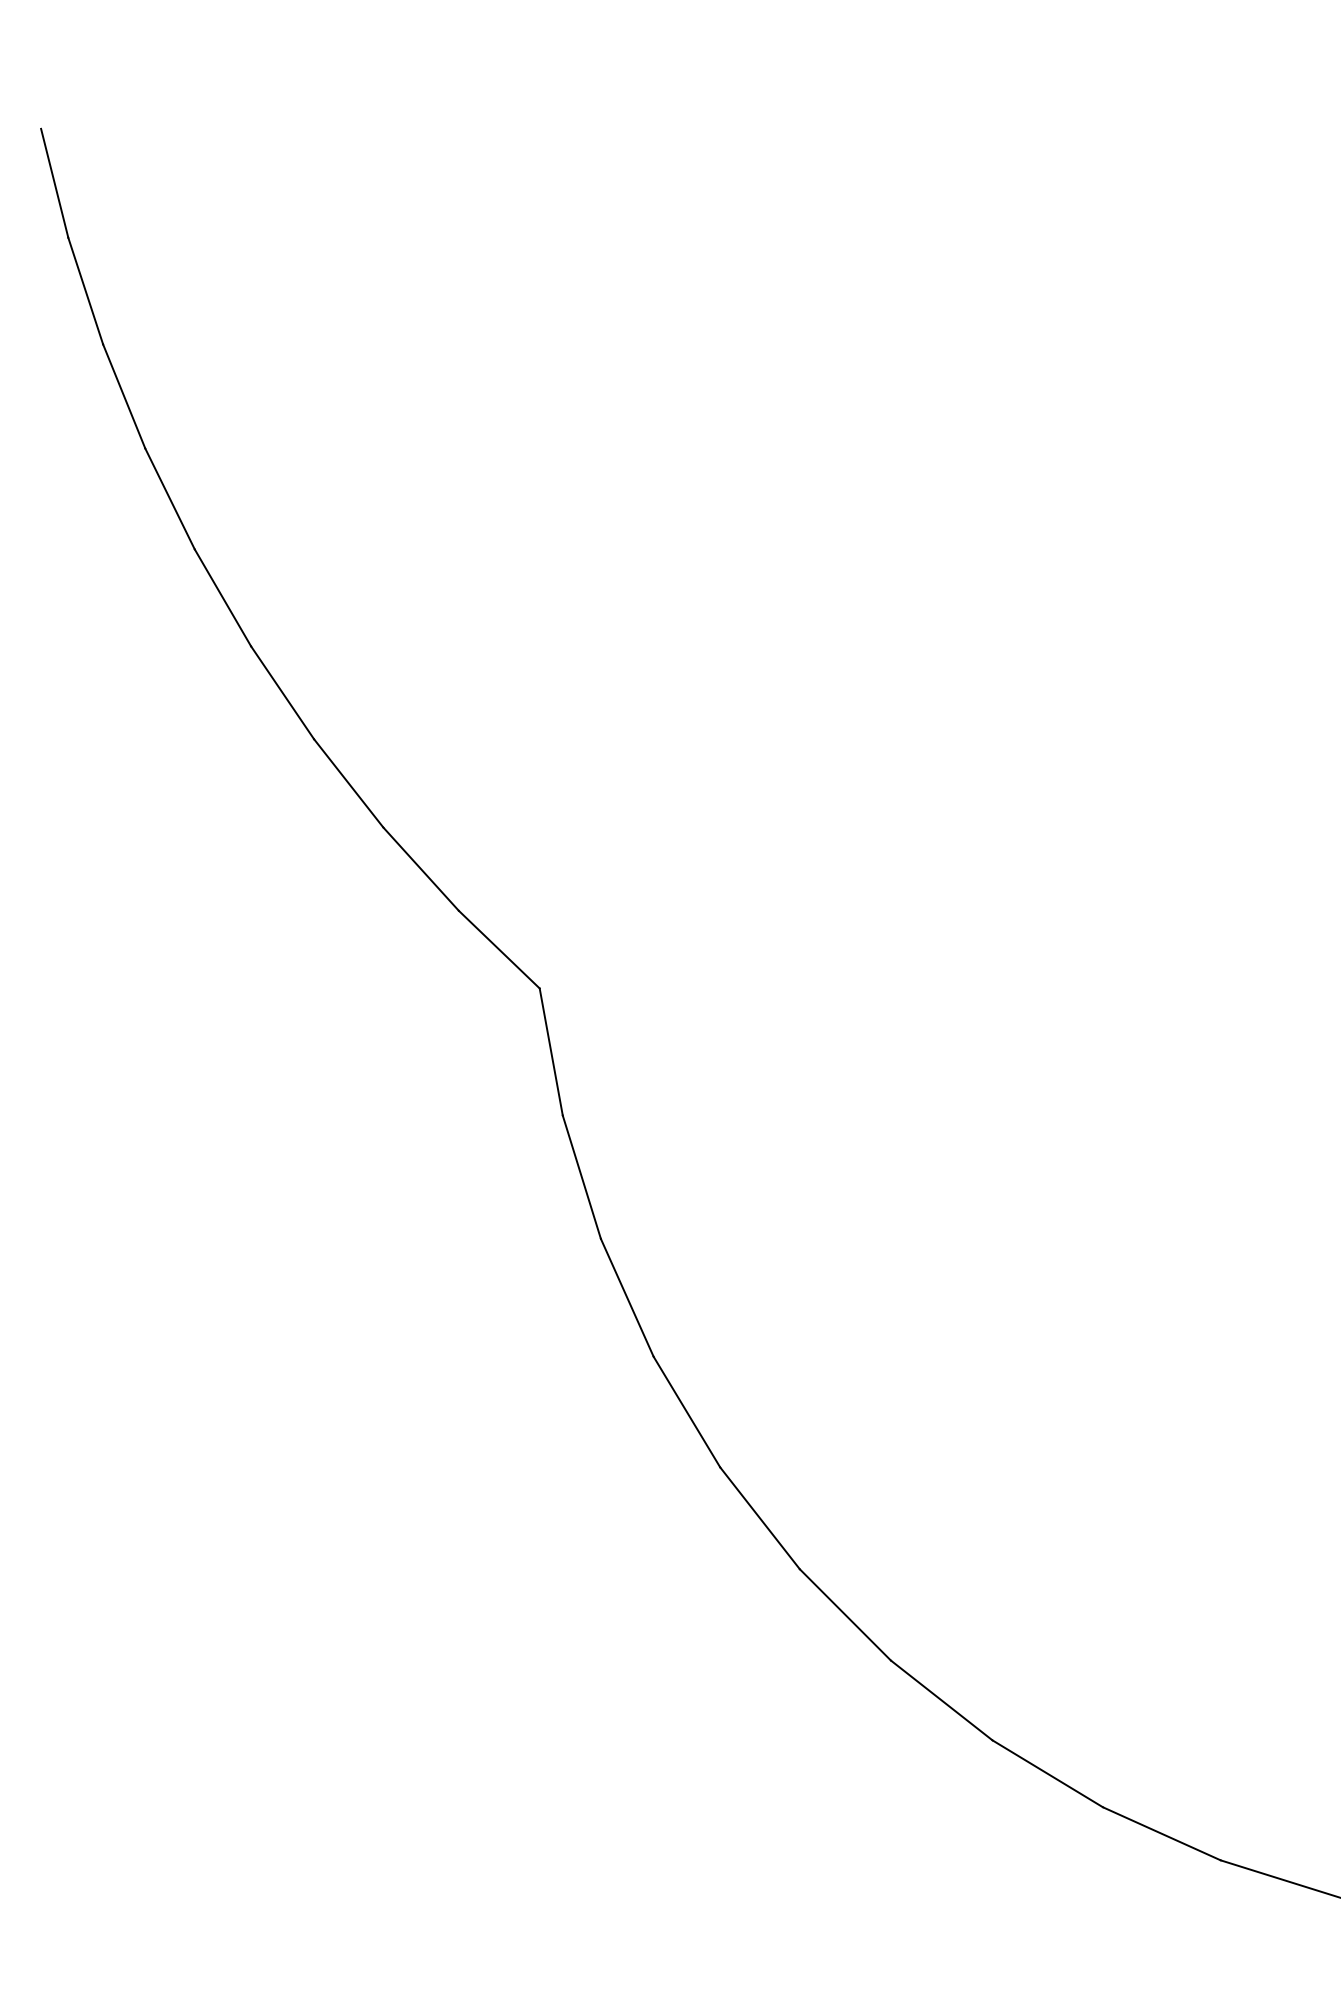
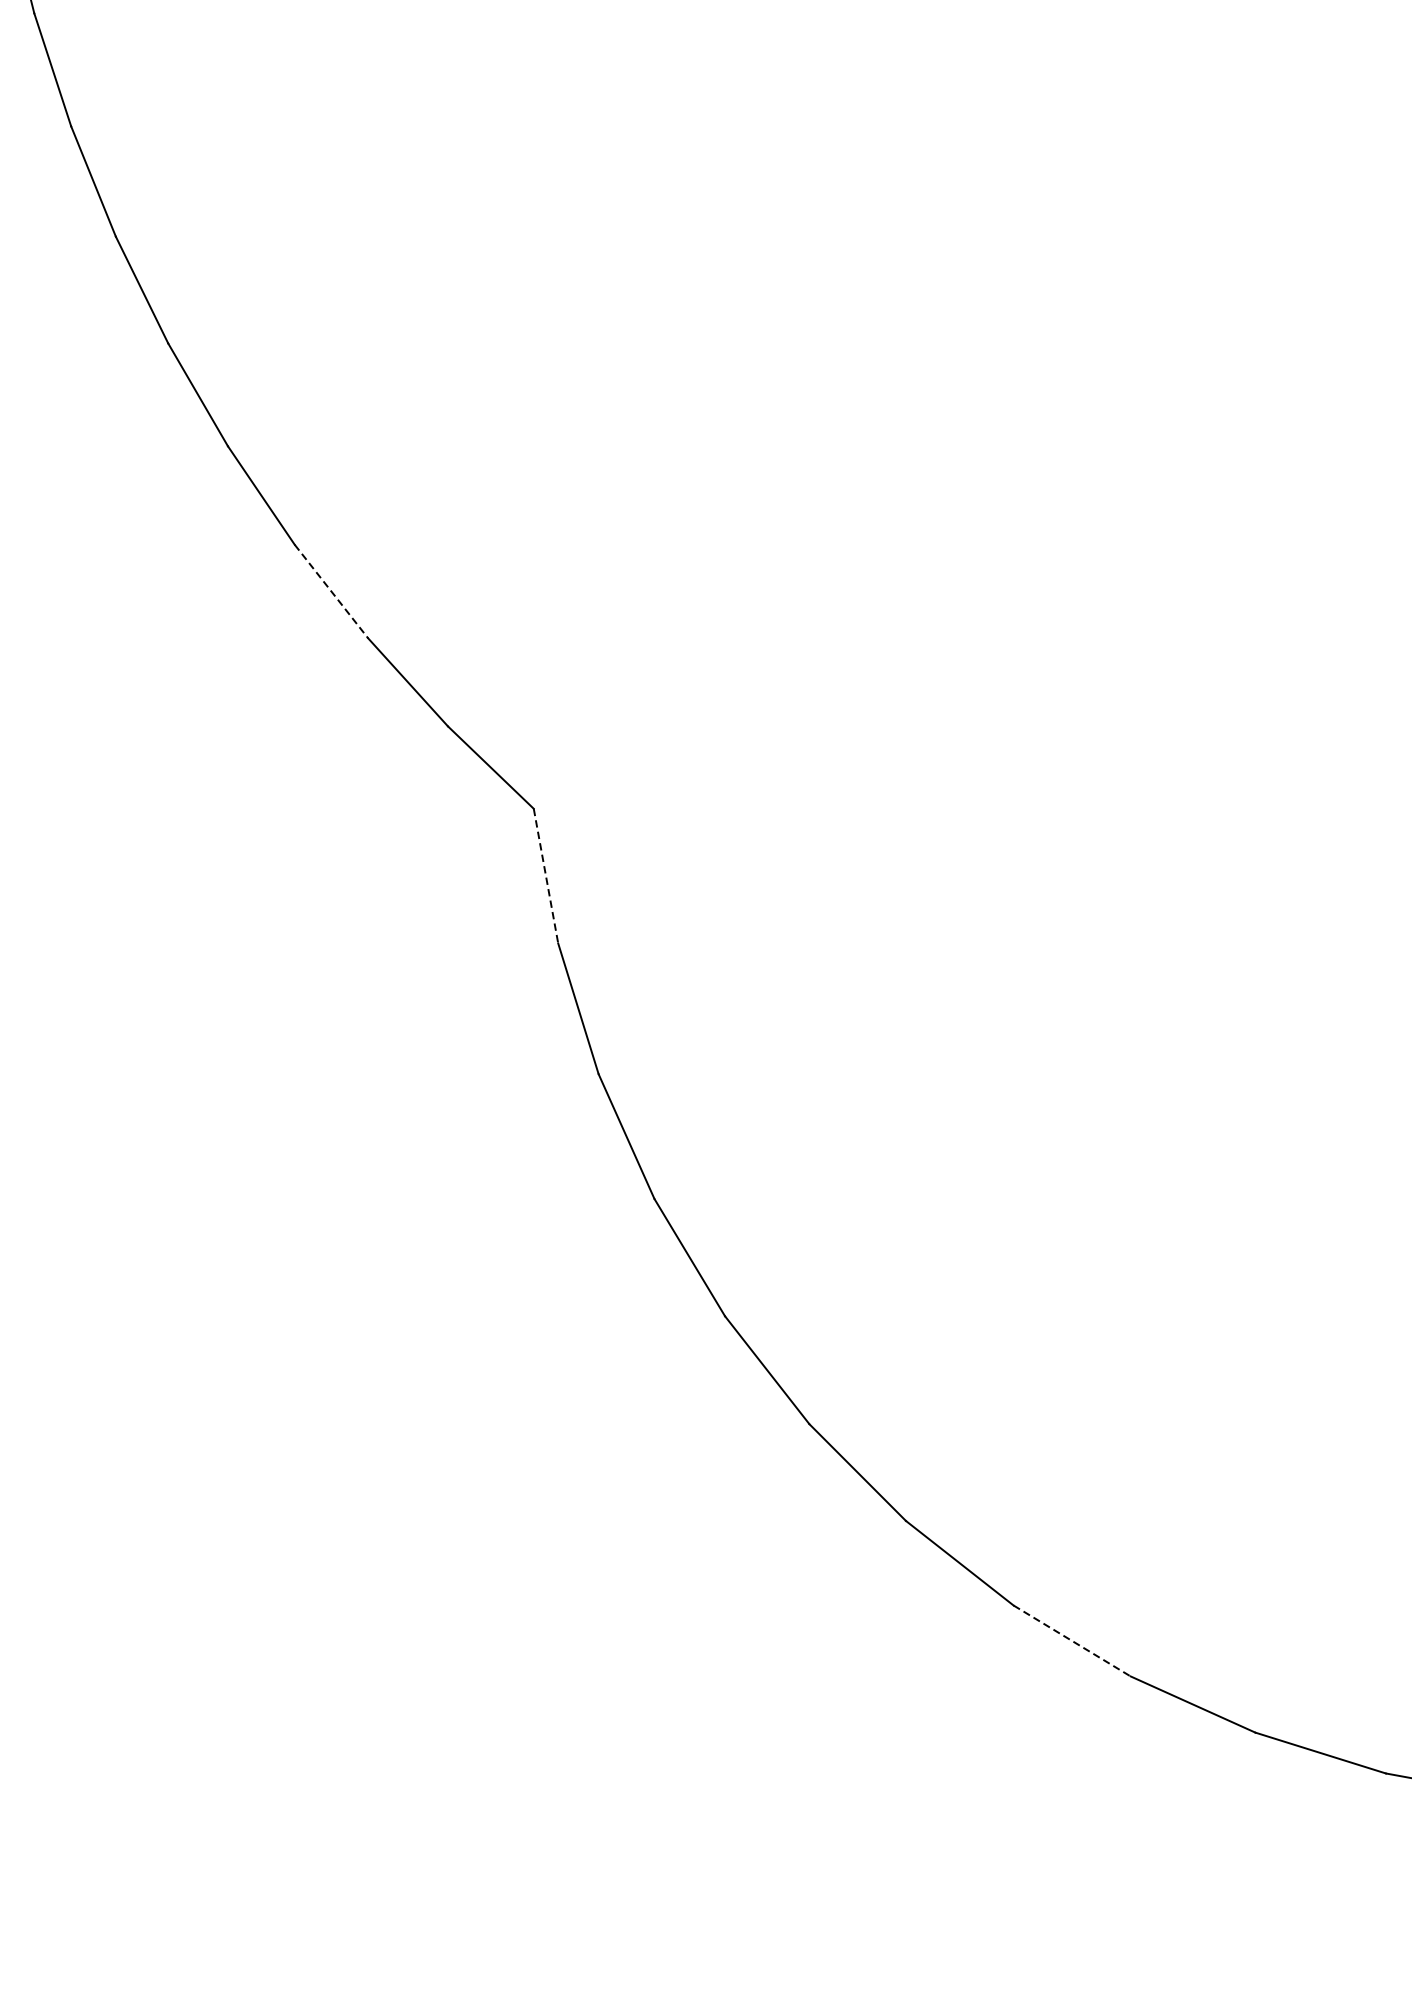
line: (349, 783) -> (332, 591), solid -> dashed
line: (551, 1052) -> (546, 876), solid -> dashed
line: (1047, 1773) -> (1071, 1640), solid -> dashed

